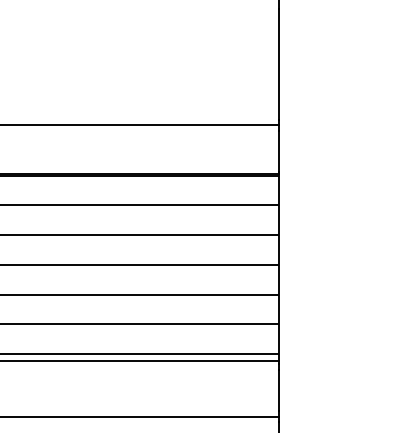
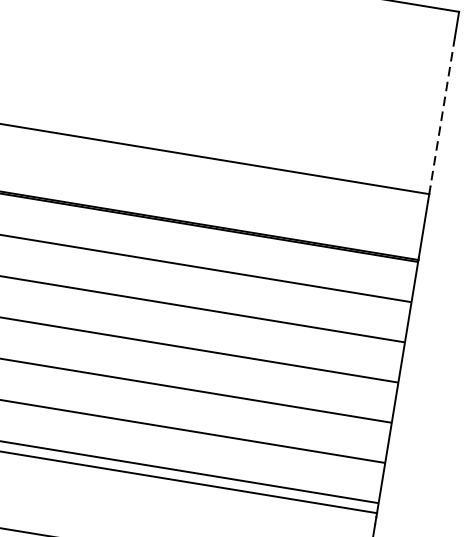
line: (278, 64) -> (442, 111), solid -> dashed

